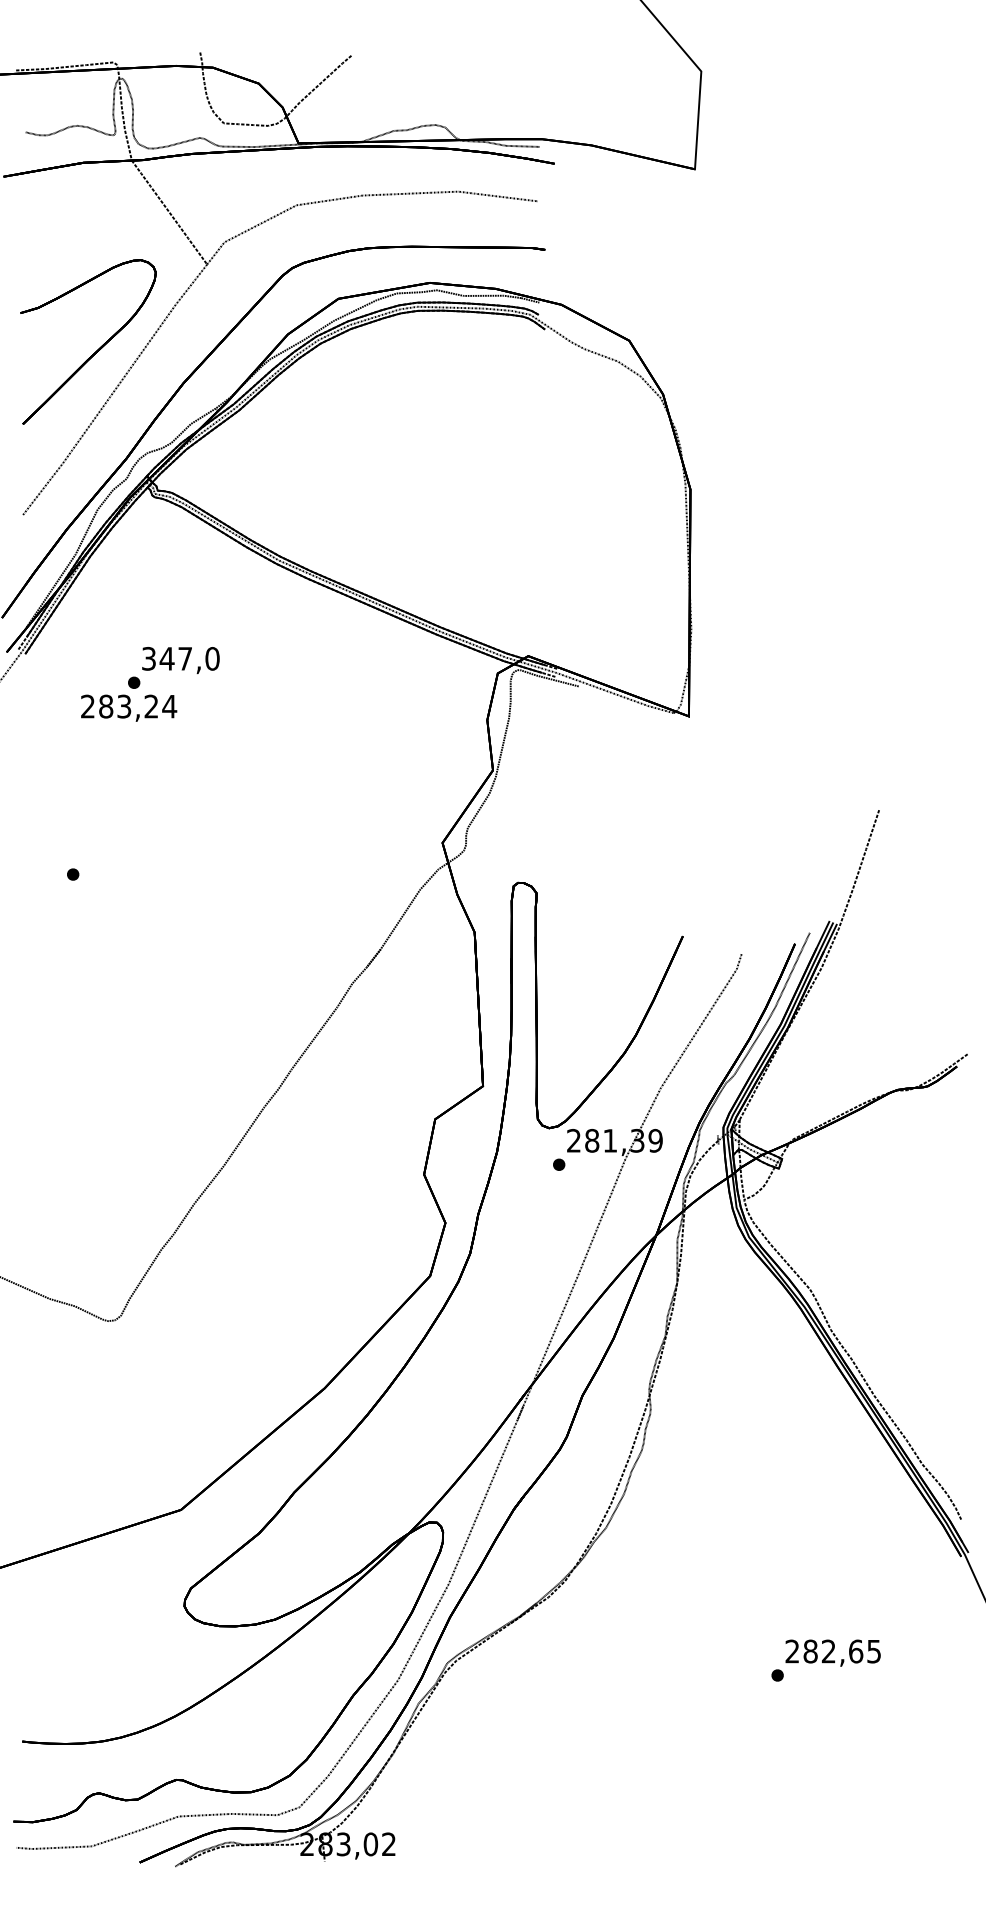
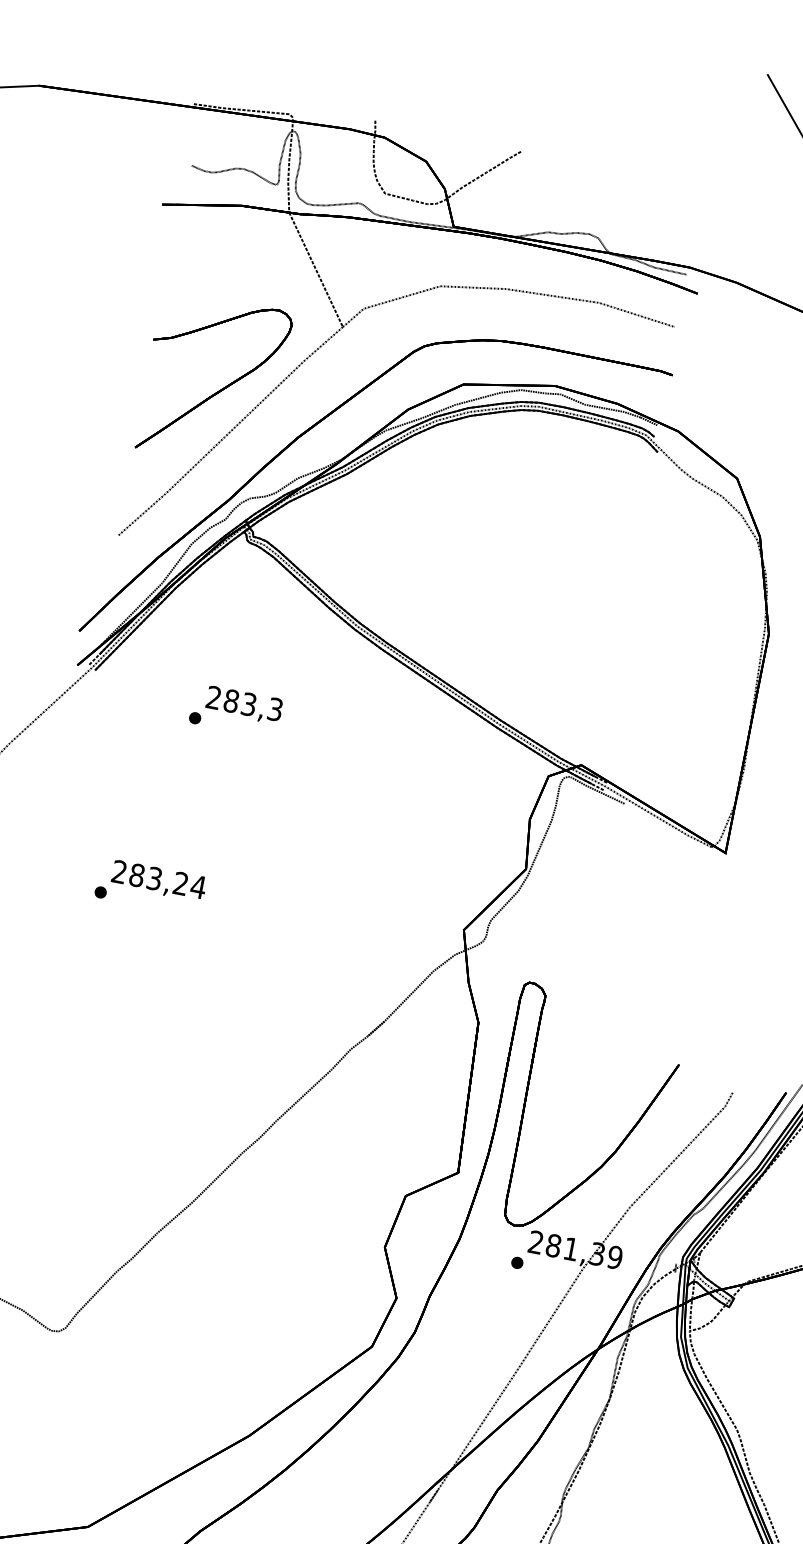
text: (180, 658) -> (244, 703), 347,0 -> 283,3
text: (129, 707) -> (159, 880), moved

